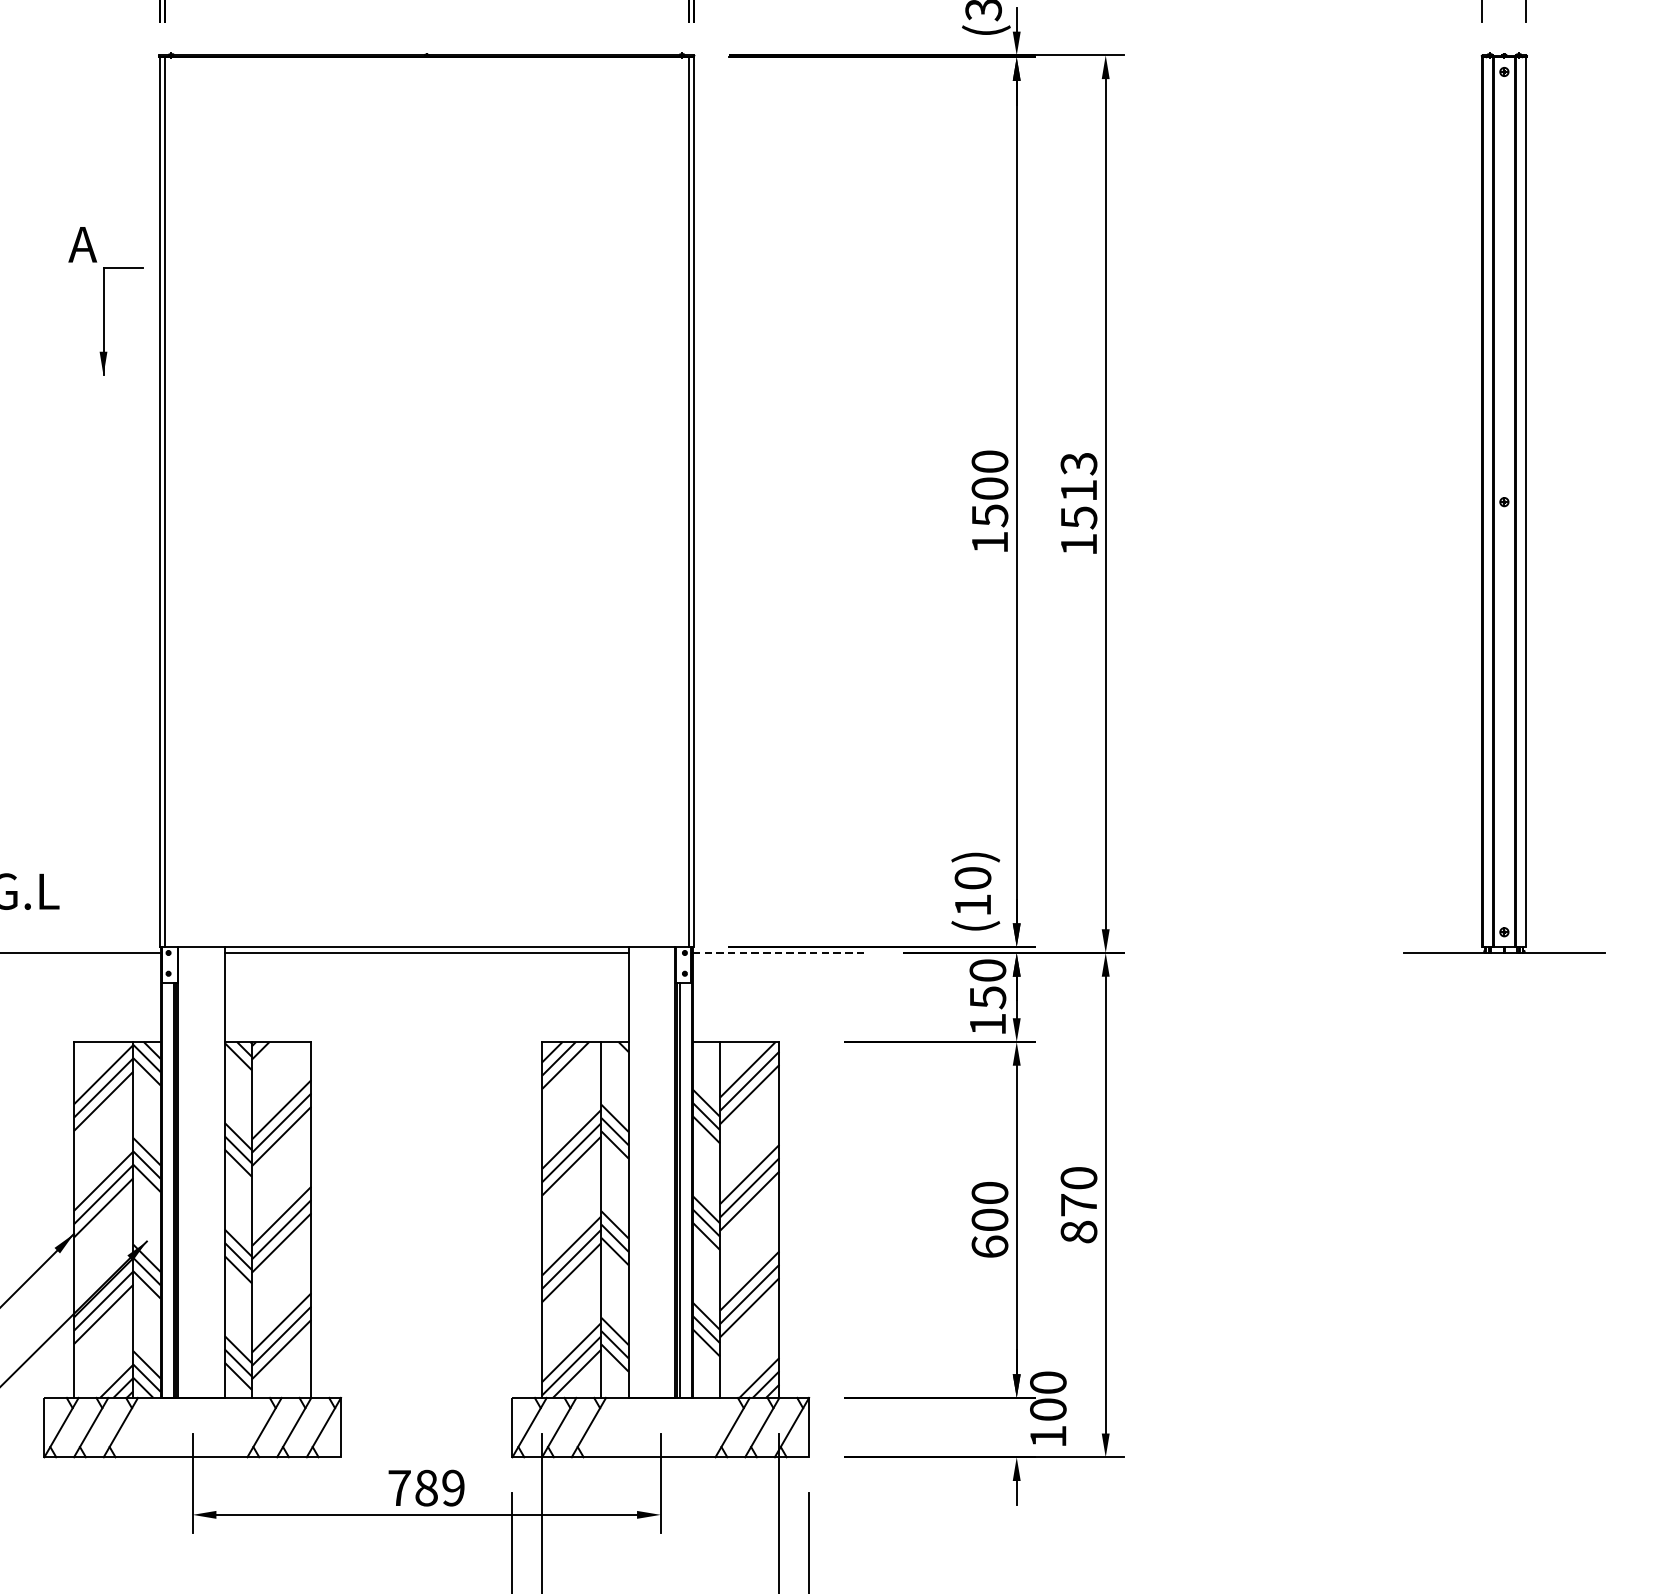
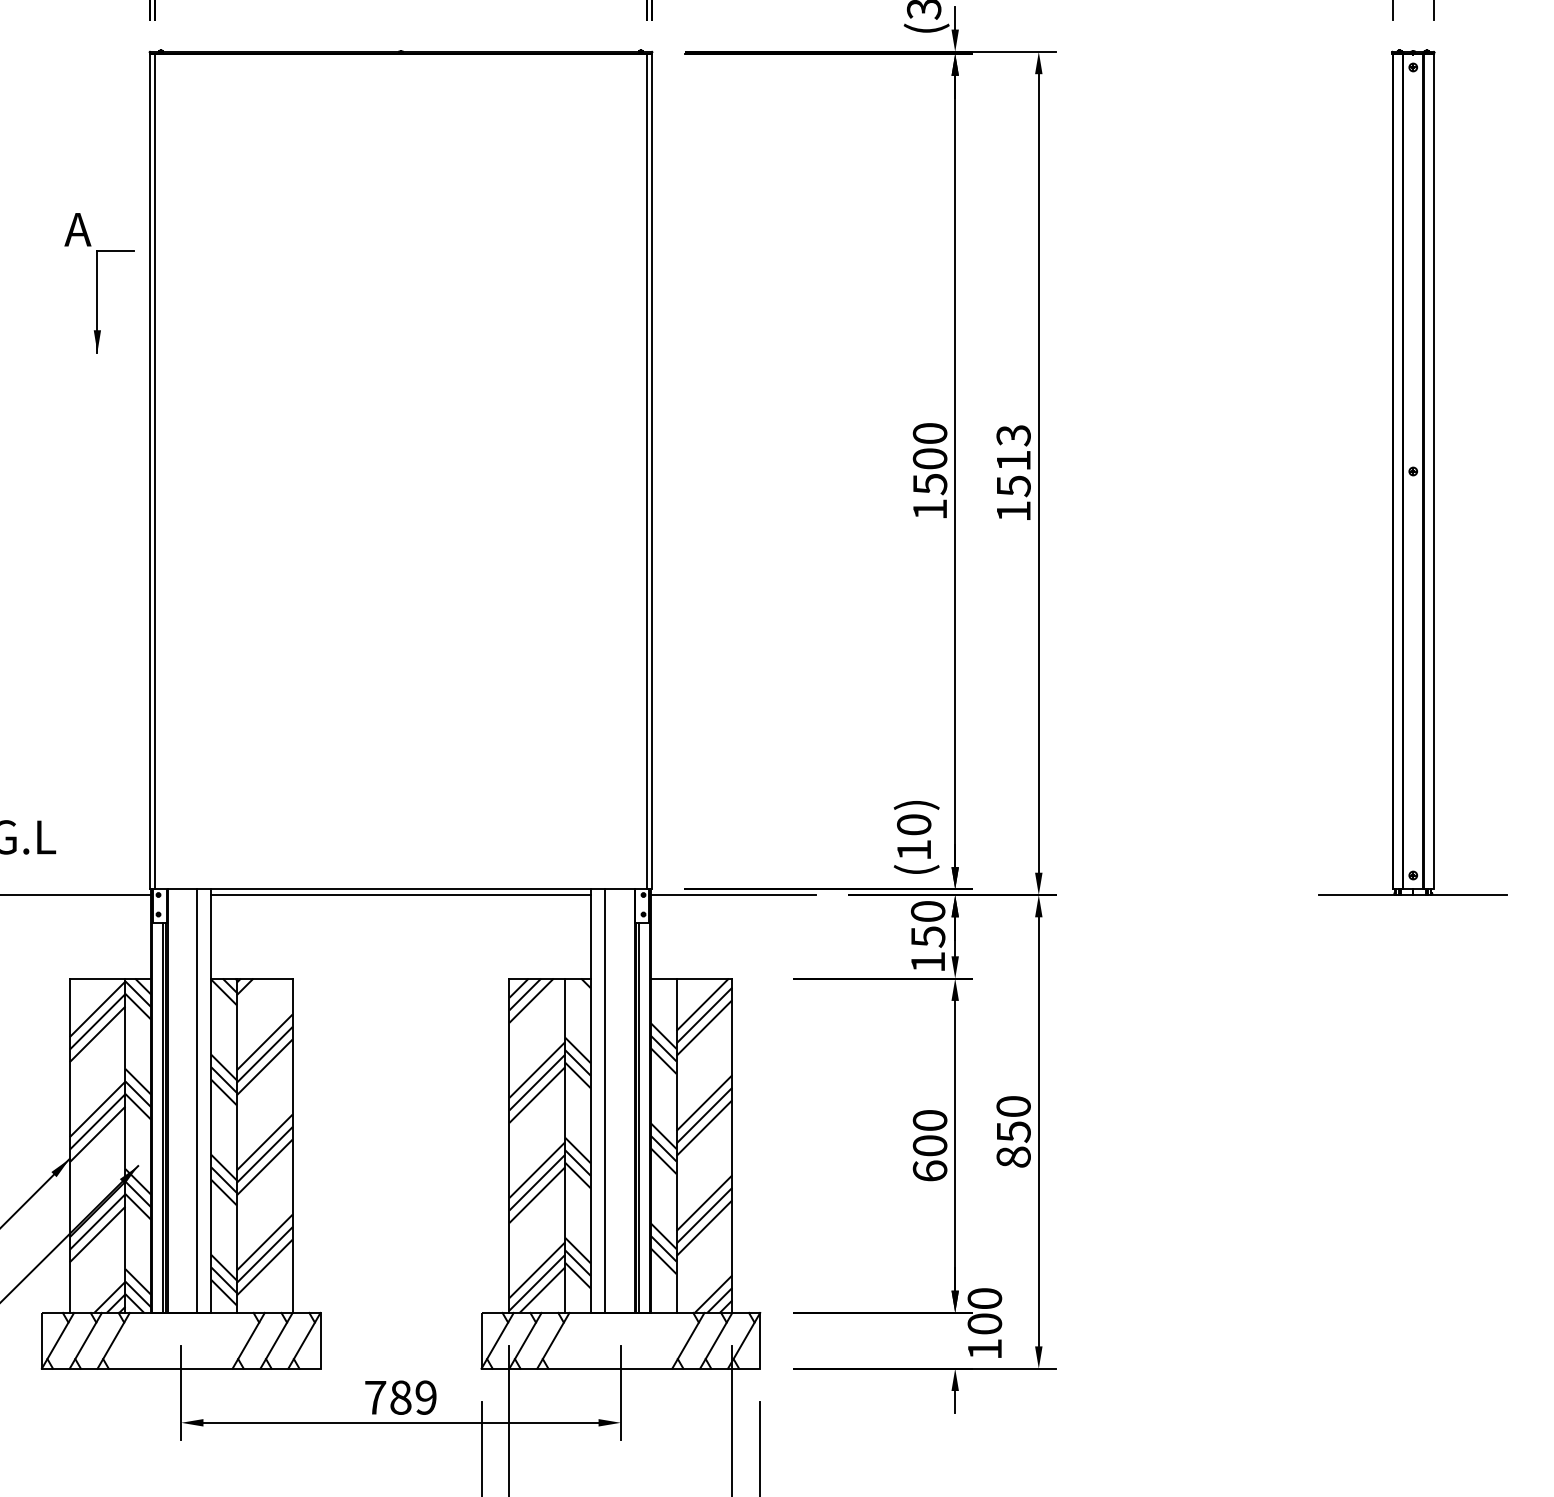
line: (780, 953) -> (733, 895), dashed -> solid
line: (210, 1171) -> (197, 1100), added
line: (643, 1171) -> (604, 1100), added
text: (1078, 1204) -> (1013, 1131), 870 -> 850

